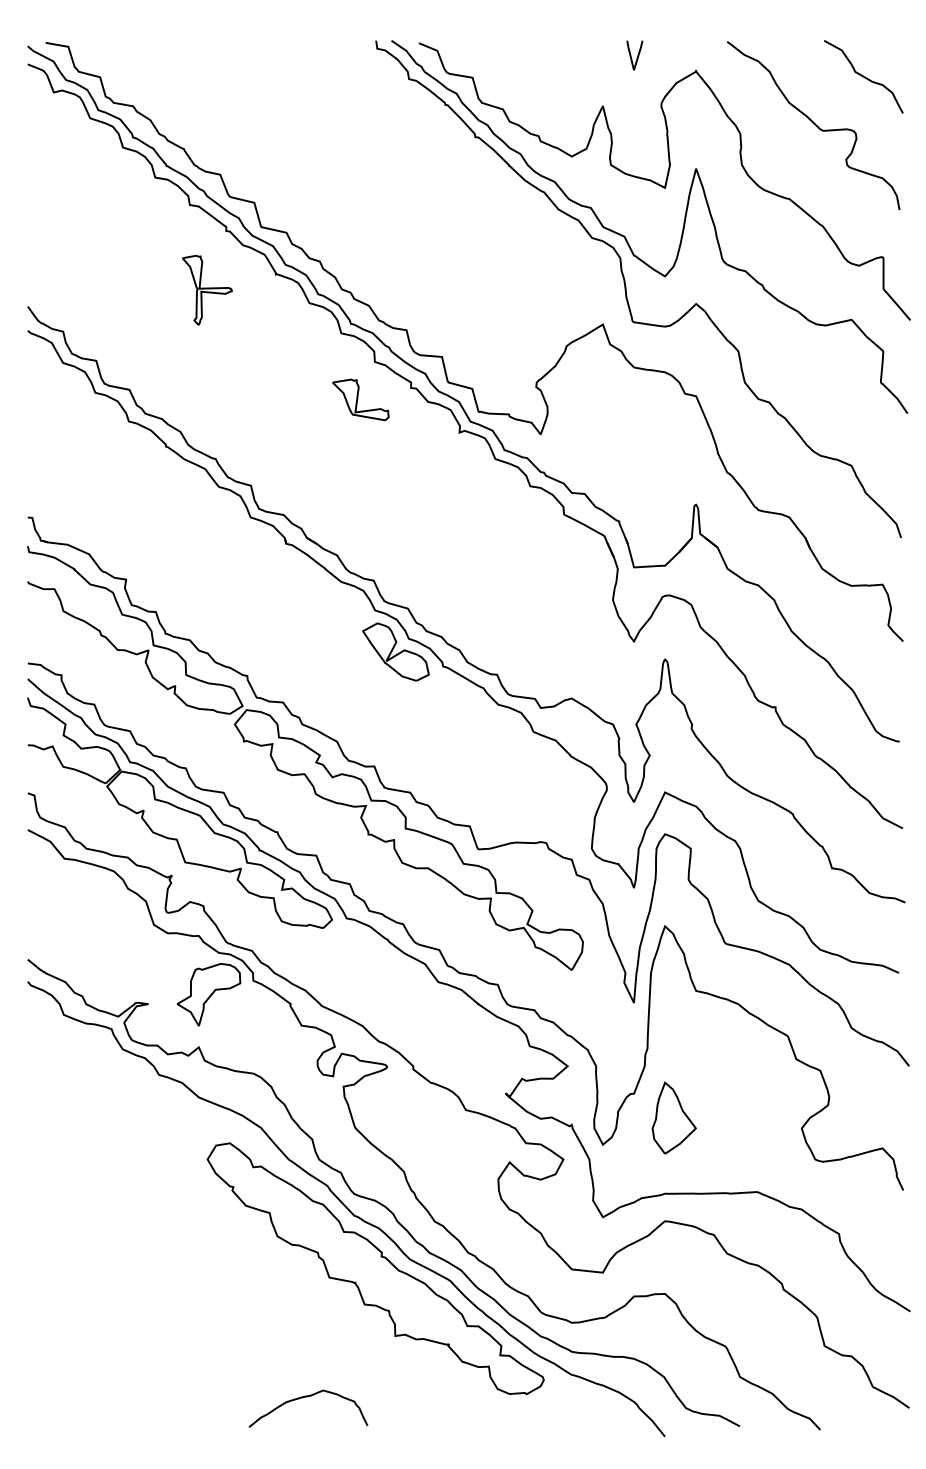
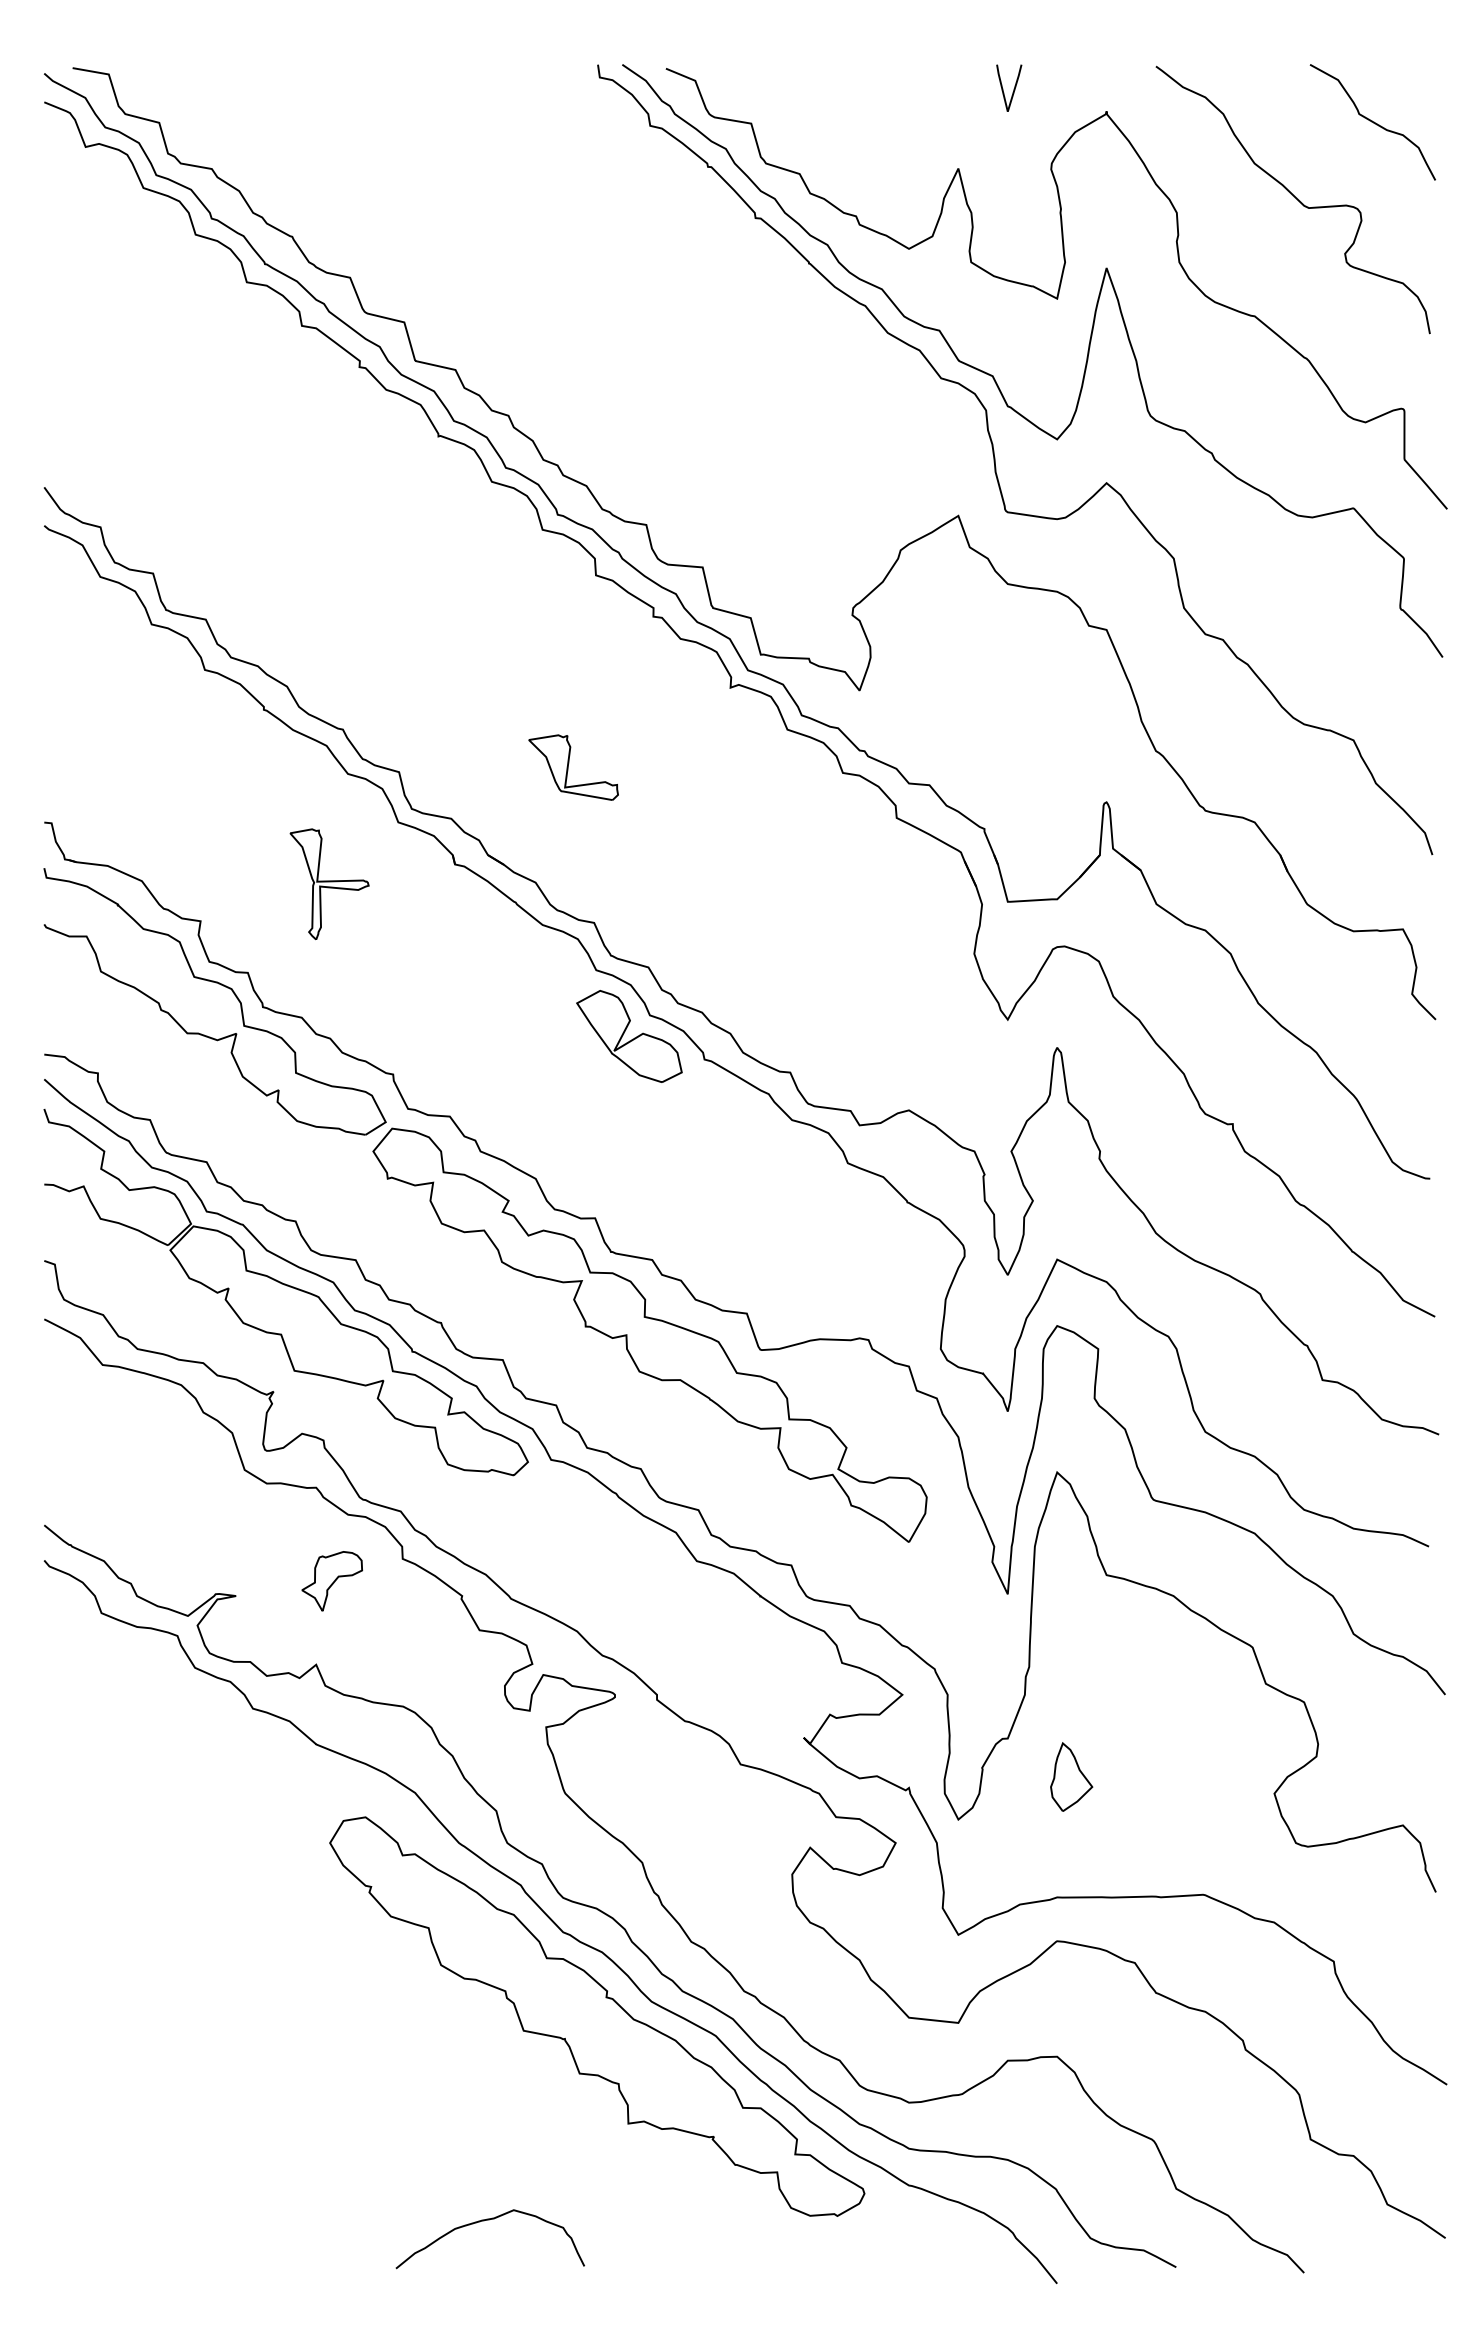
part: (207, 289) -> (329, 882), moved
part: (360, 399) -> (573, 766), moved
part: (208, 994) -> (331, 1580), size x0.6
part: (673, 1117) -> (1070, 1776), size x0.6

